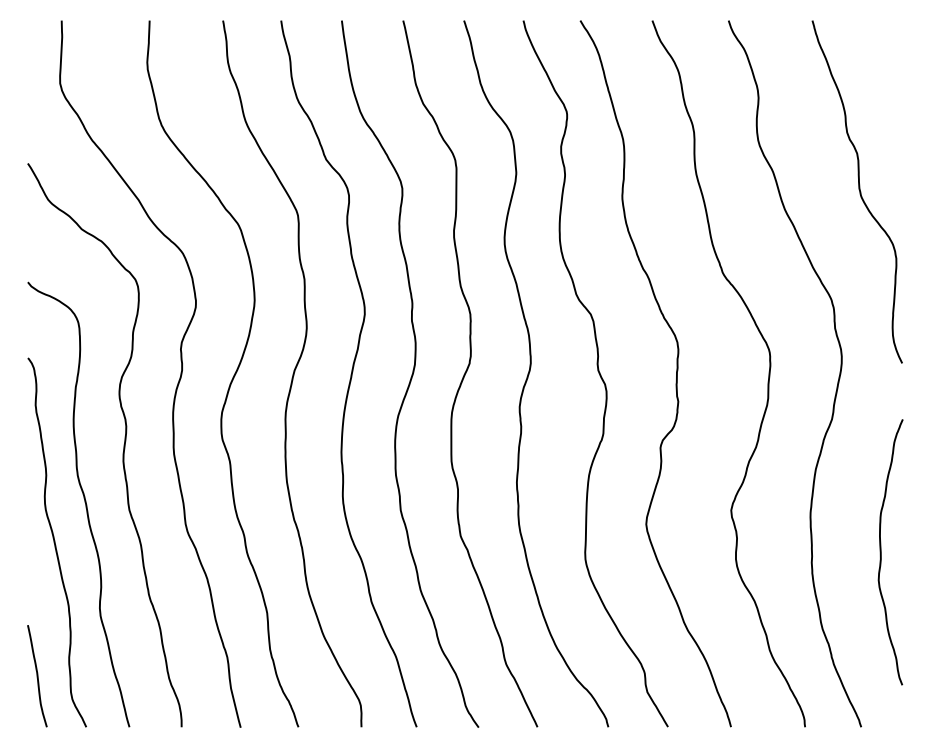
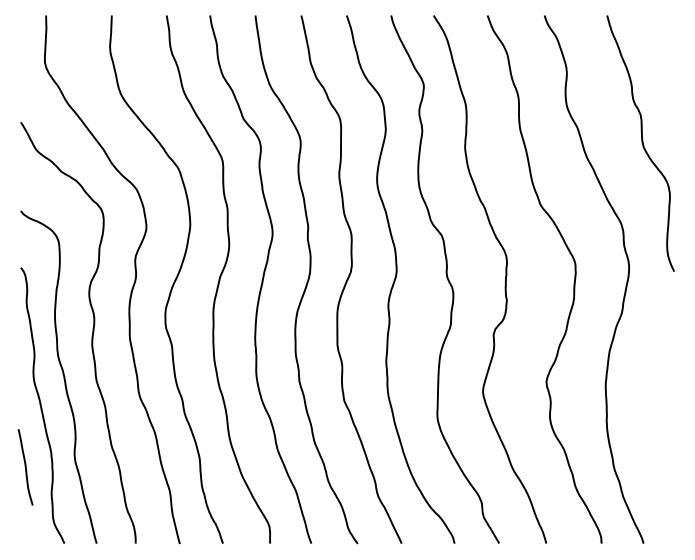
curve: (881, 552) -> (658, 413), removed
curve: (37, 676) -> (25, 467), moved

